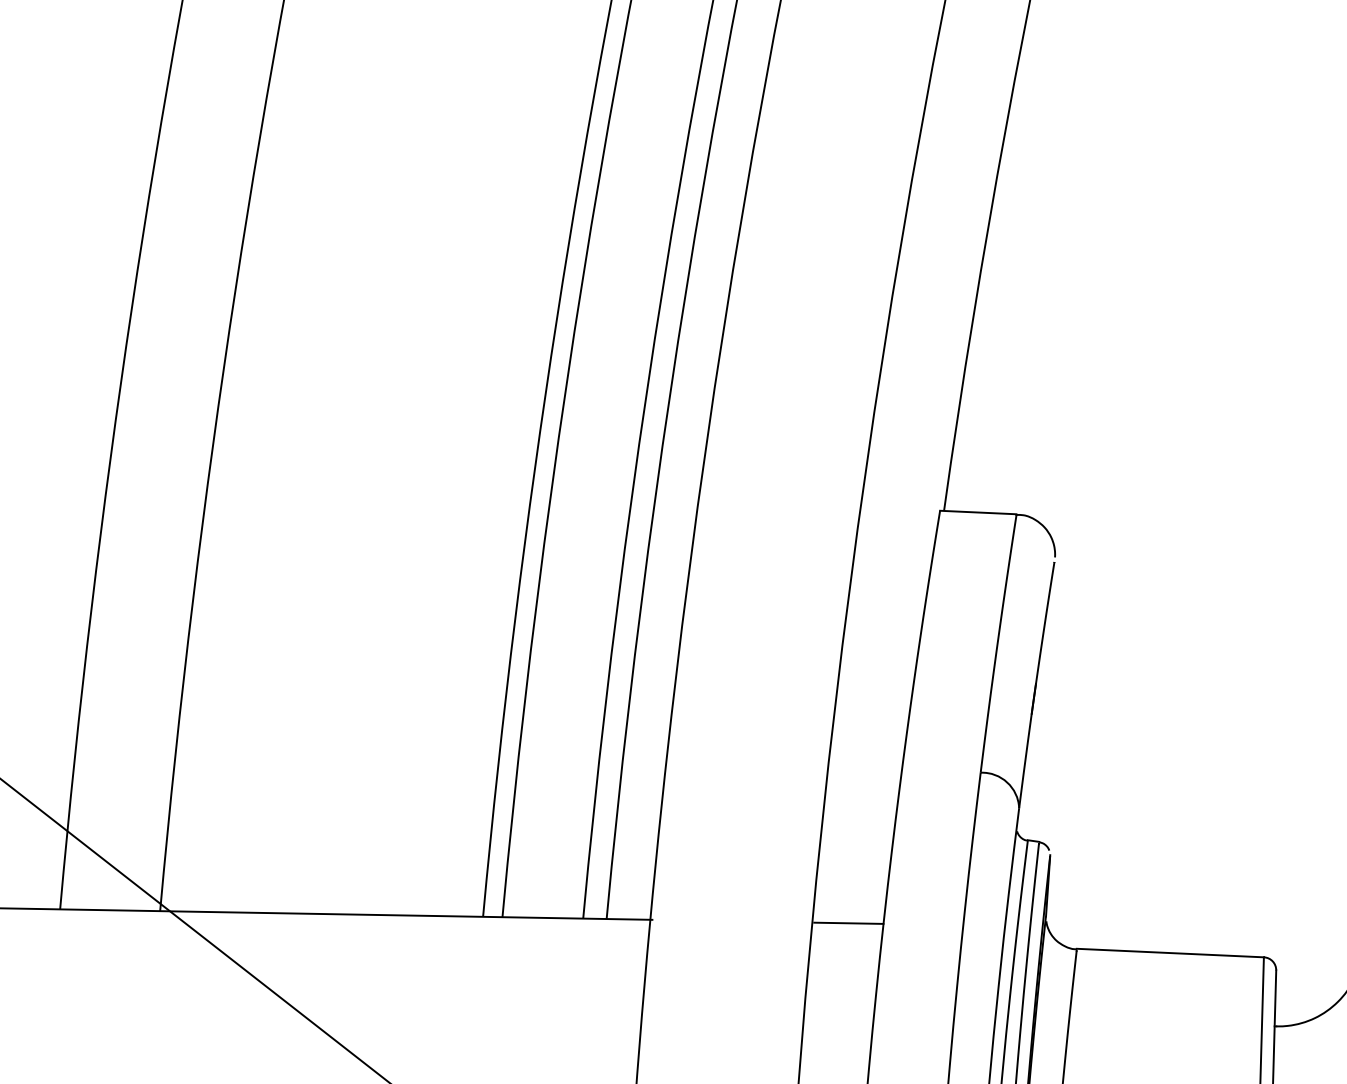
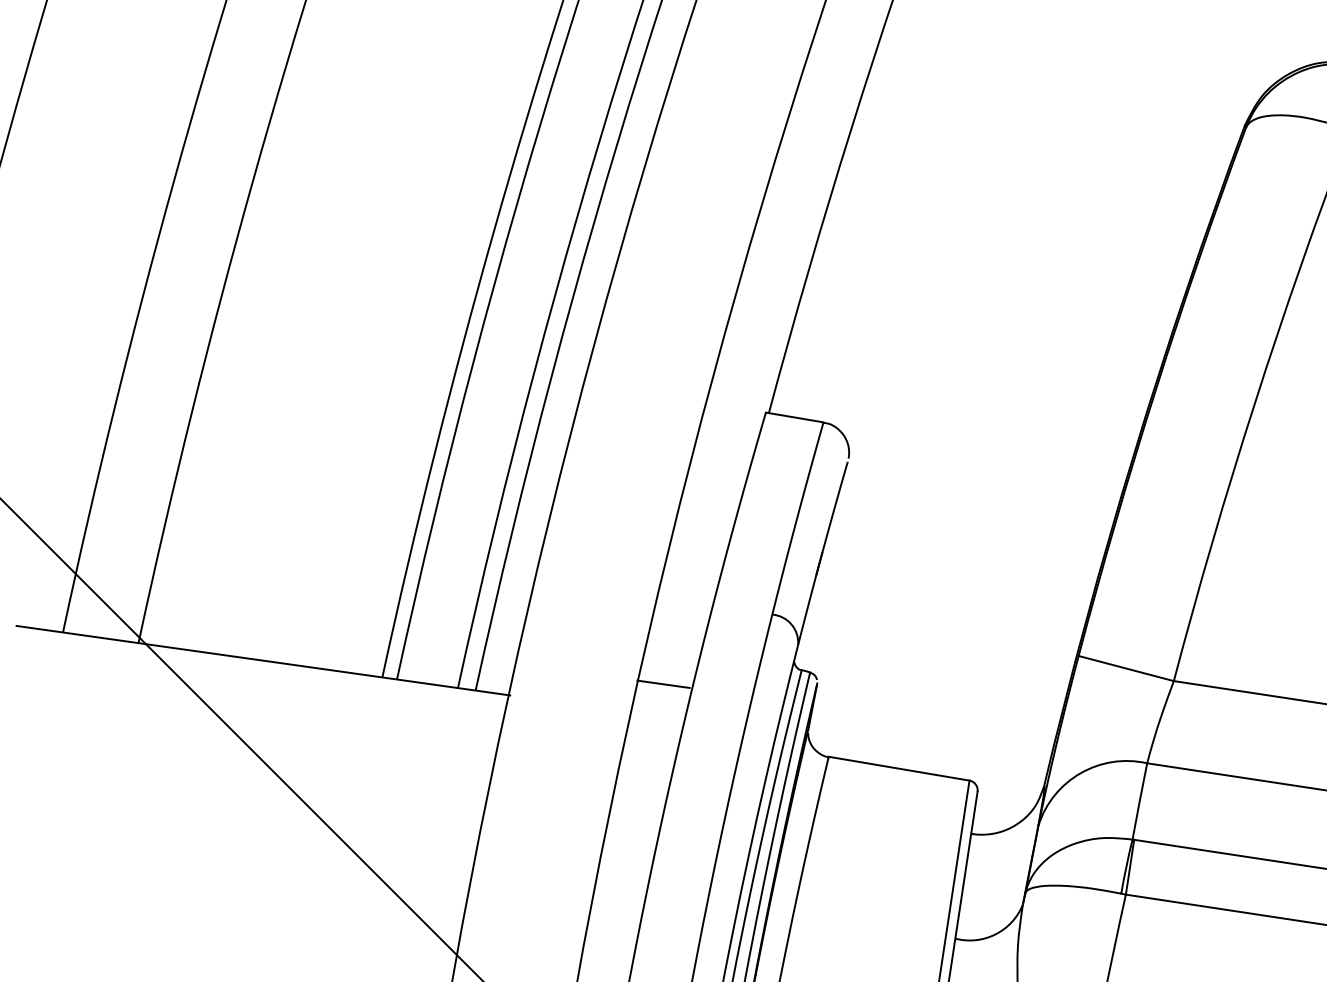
line: (848, 922) -> (663, 683), moved

